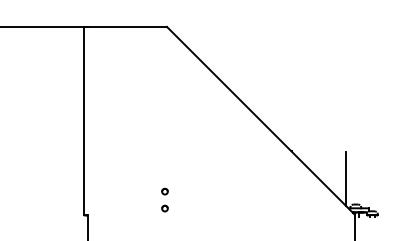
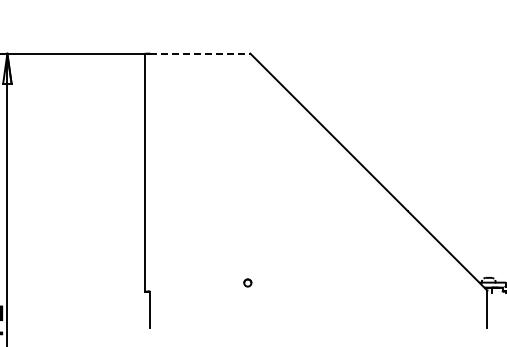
line: (127, 26) -> (200, 53), solid -> dashed
line: (345, 178) -> (475, 245), removed
part: (164, 191) -> (247, 261), removed

